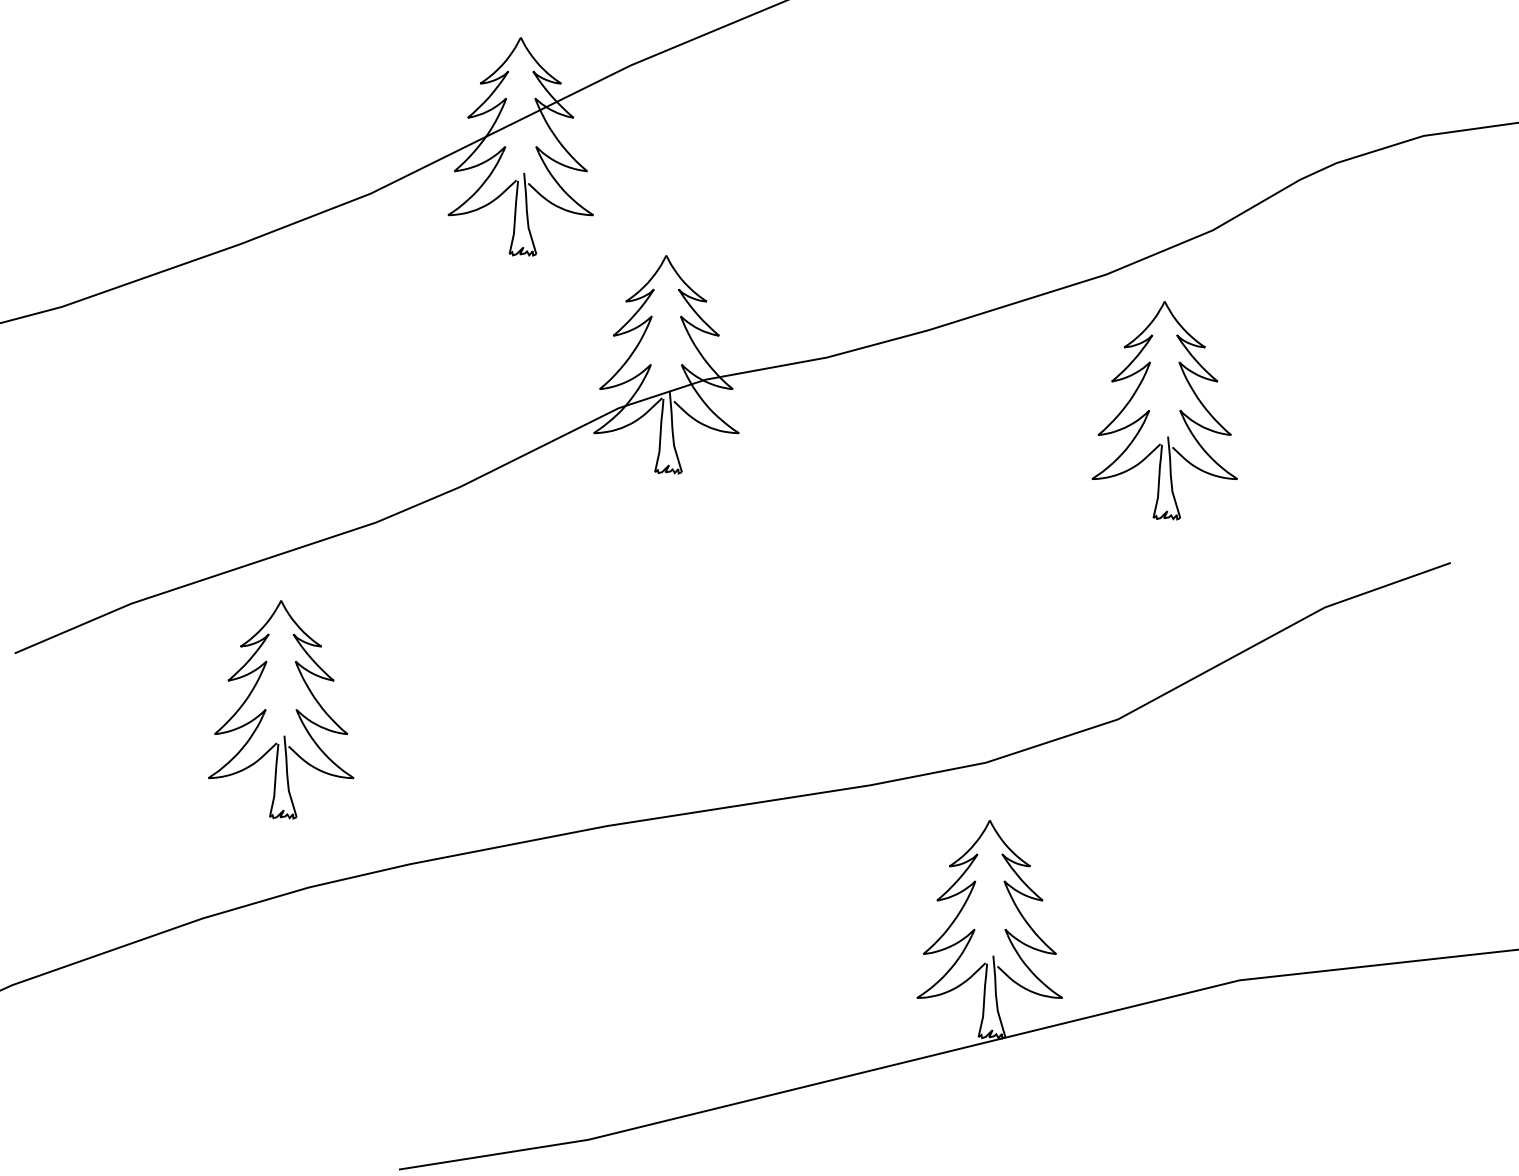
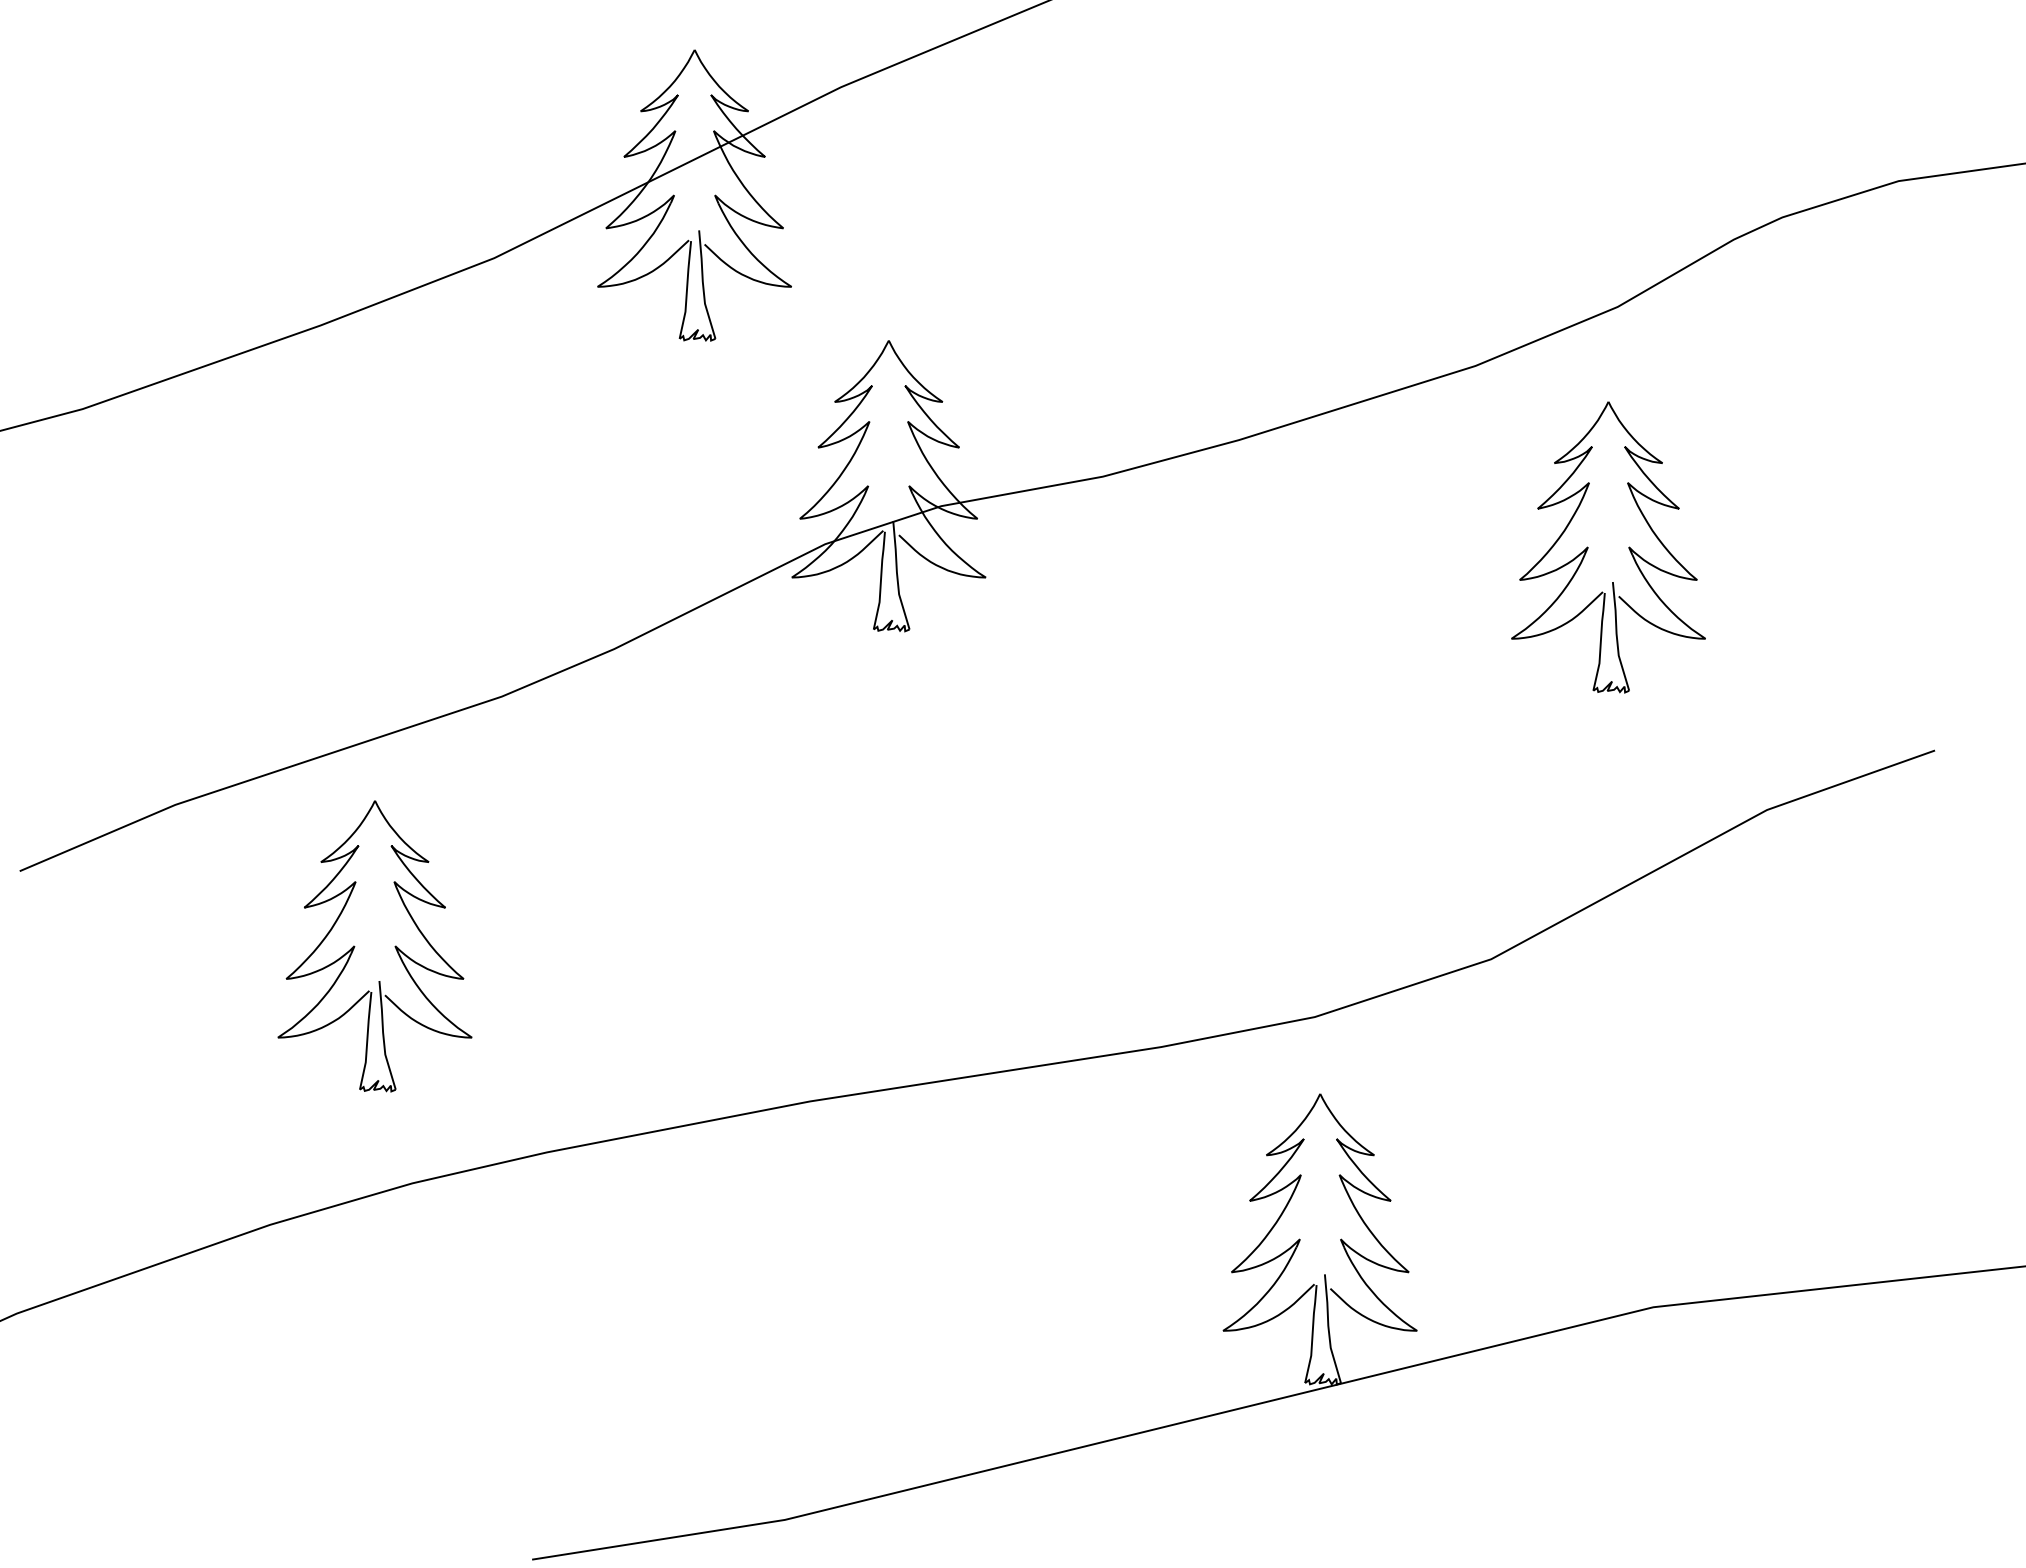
part: (1149, 410) -> (1588, 547), moved

